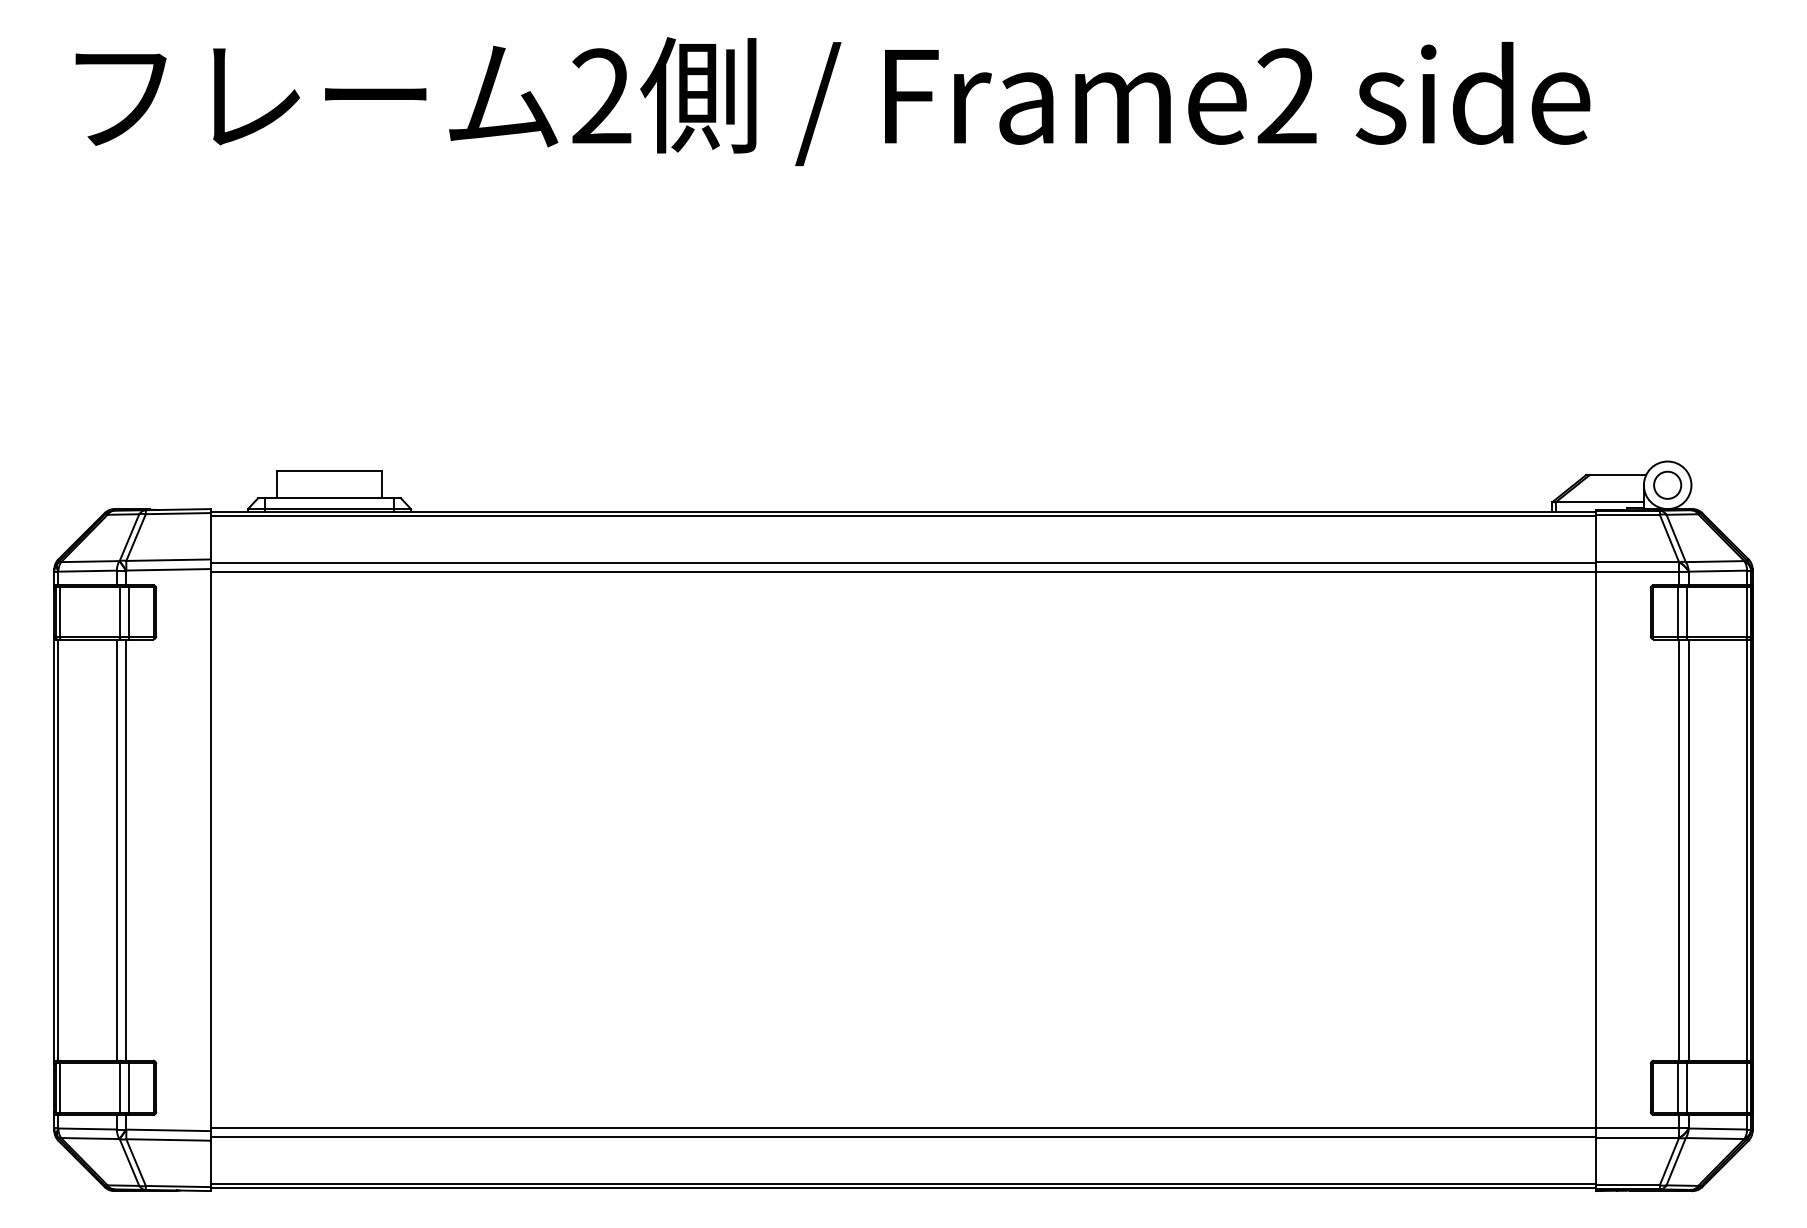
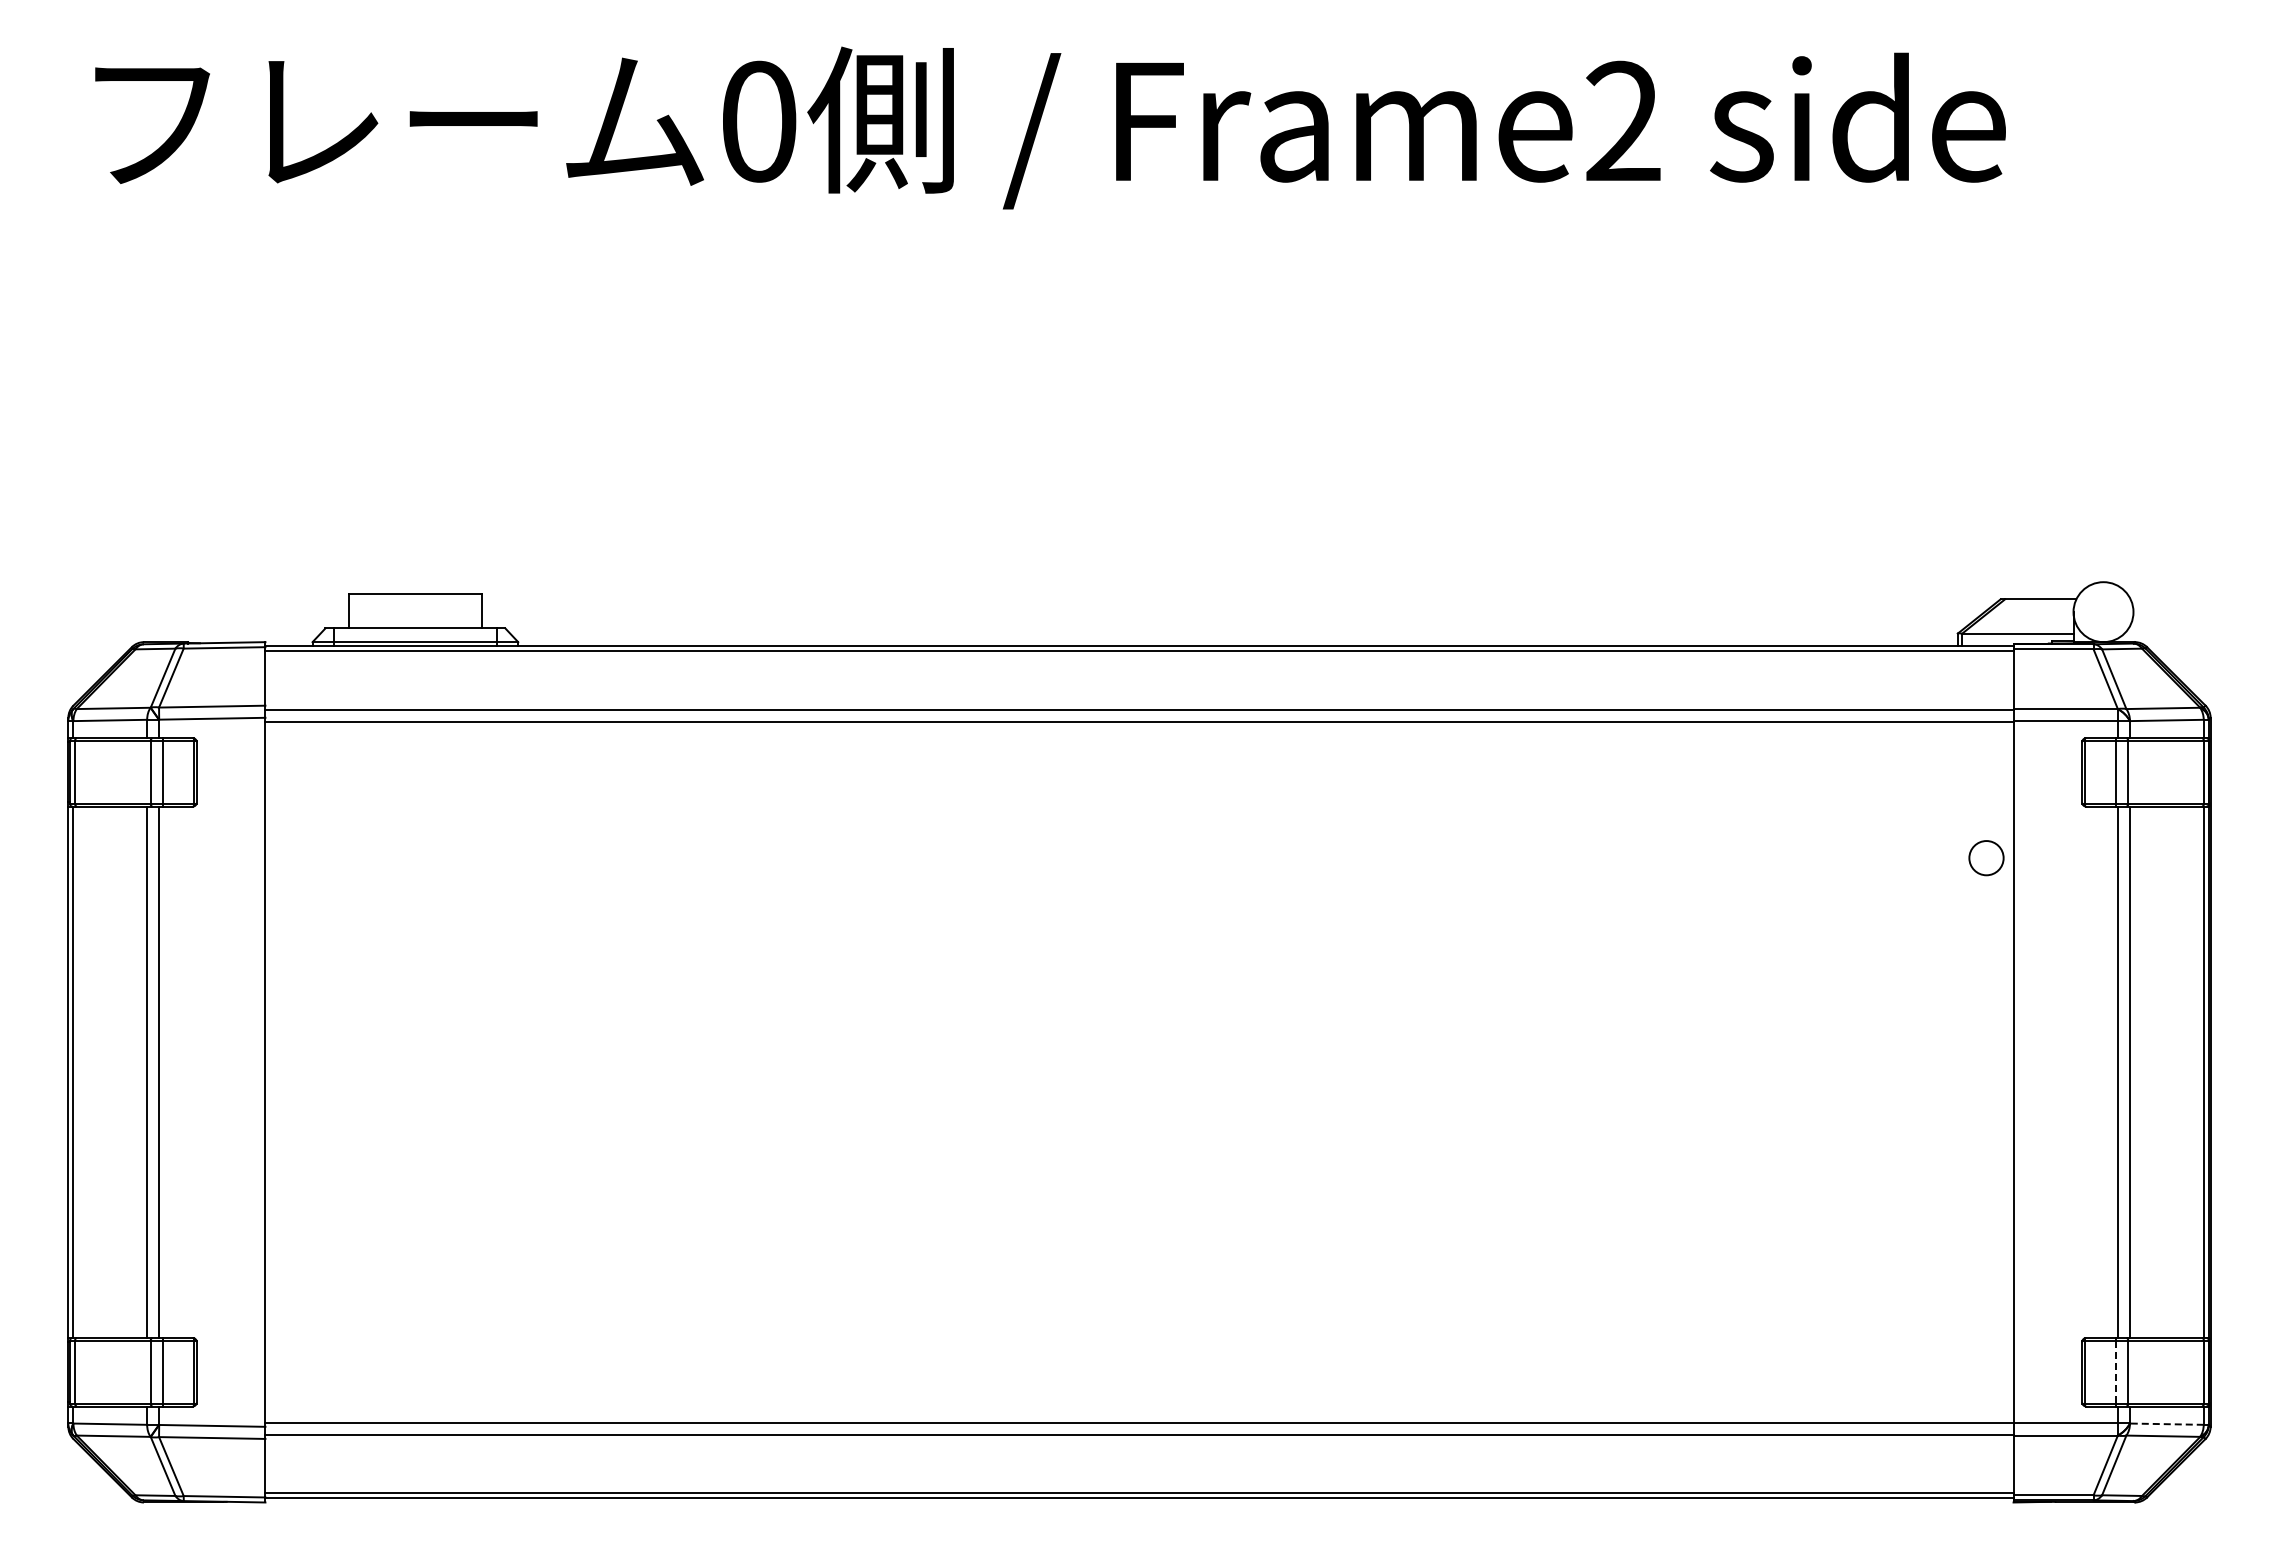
text: (601, 96) -> (758, 121), 2 -> 0
circle: (1667, 485) -> (1986, 858), moved
line: (1677, 1088) -> (2116, 1372), solid -> dashed
line: (1717, 1129) -> (2166, 1424), solid -> dashed

